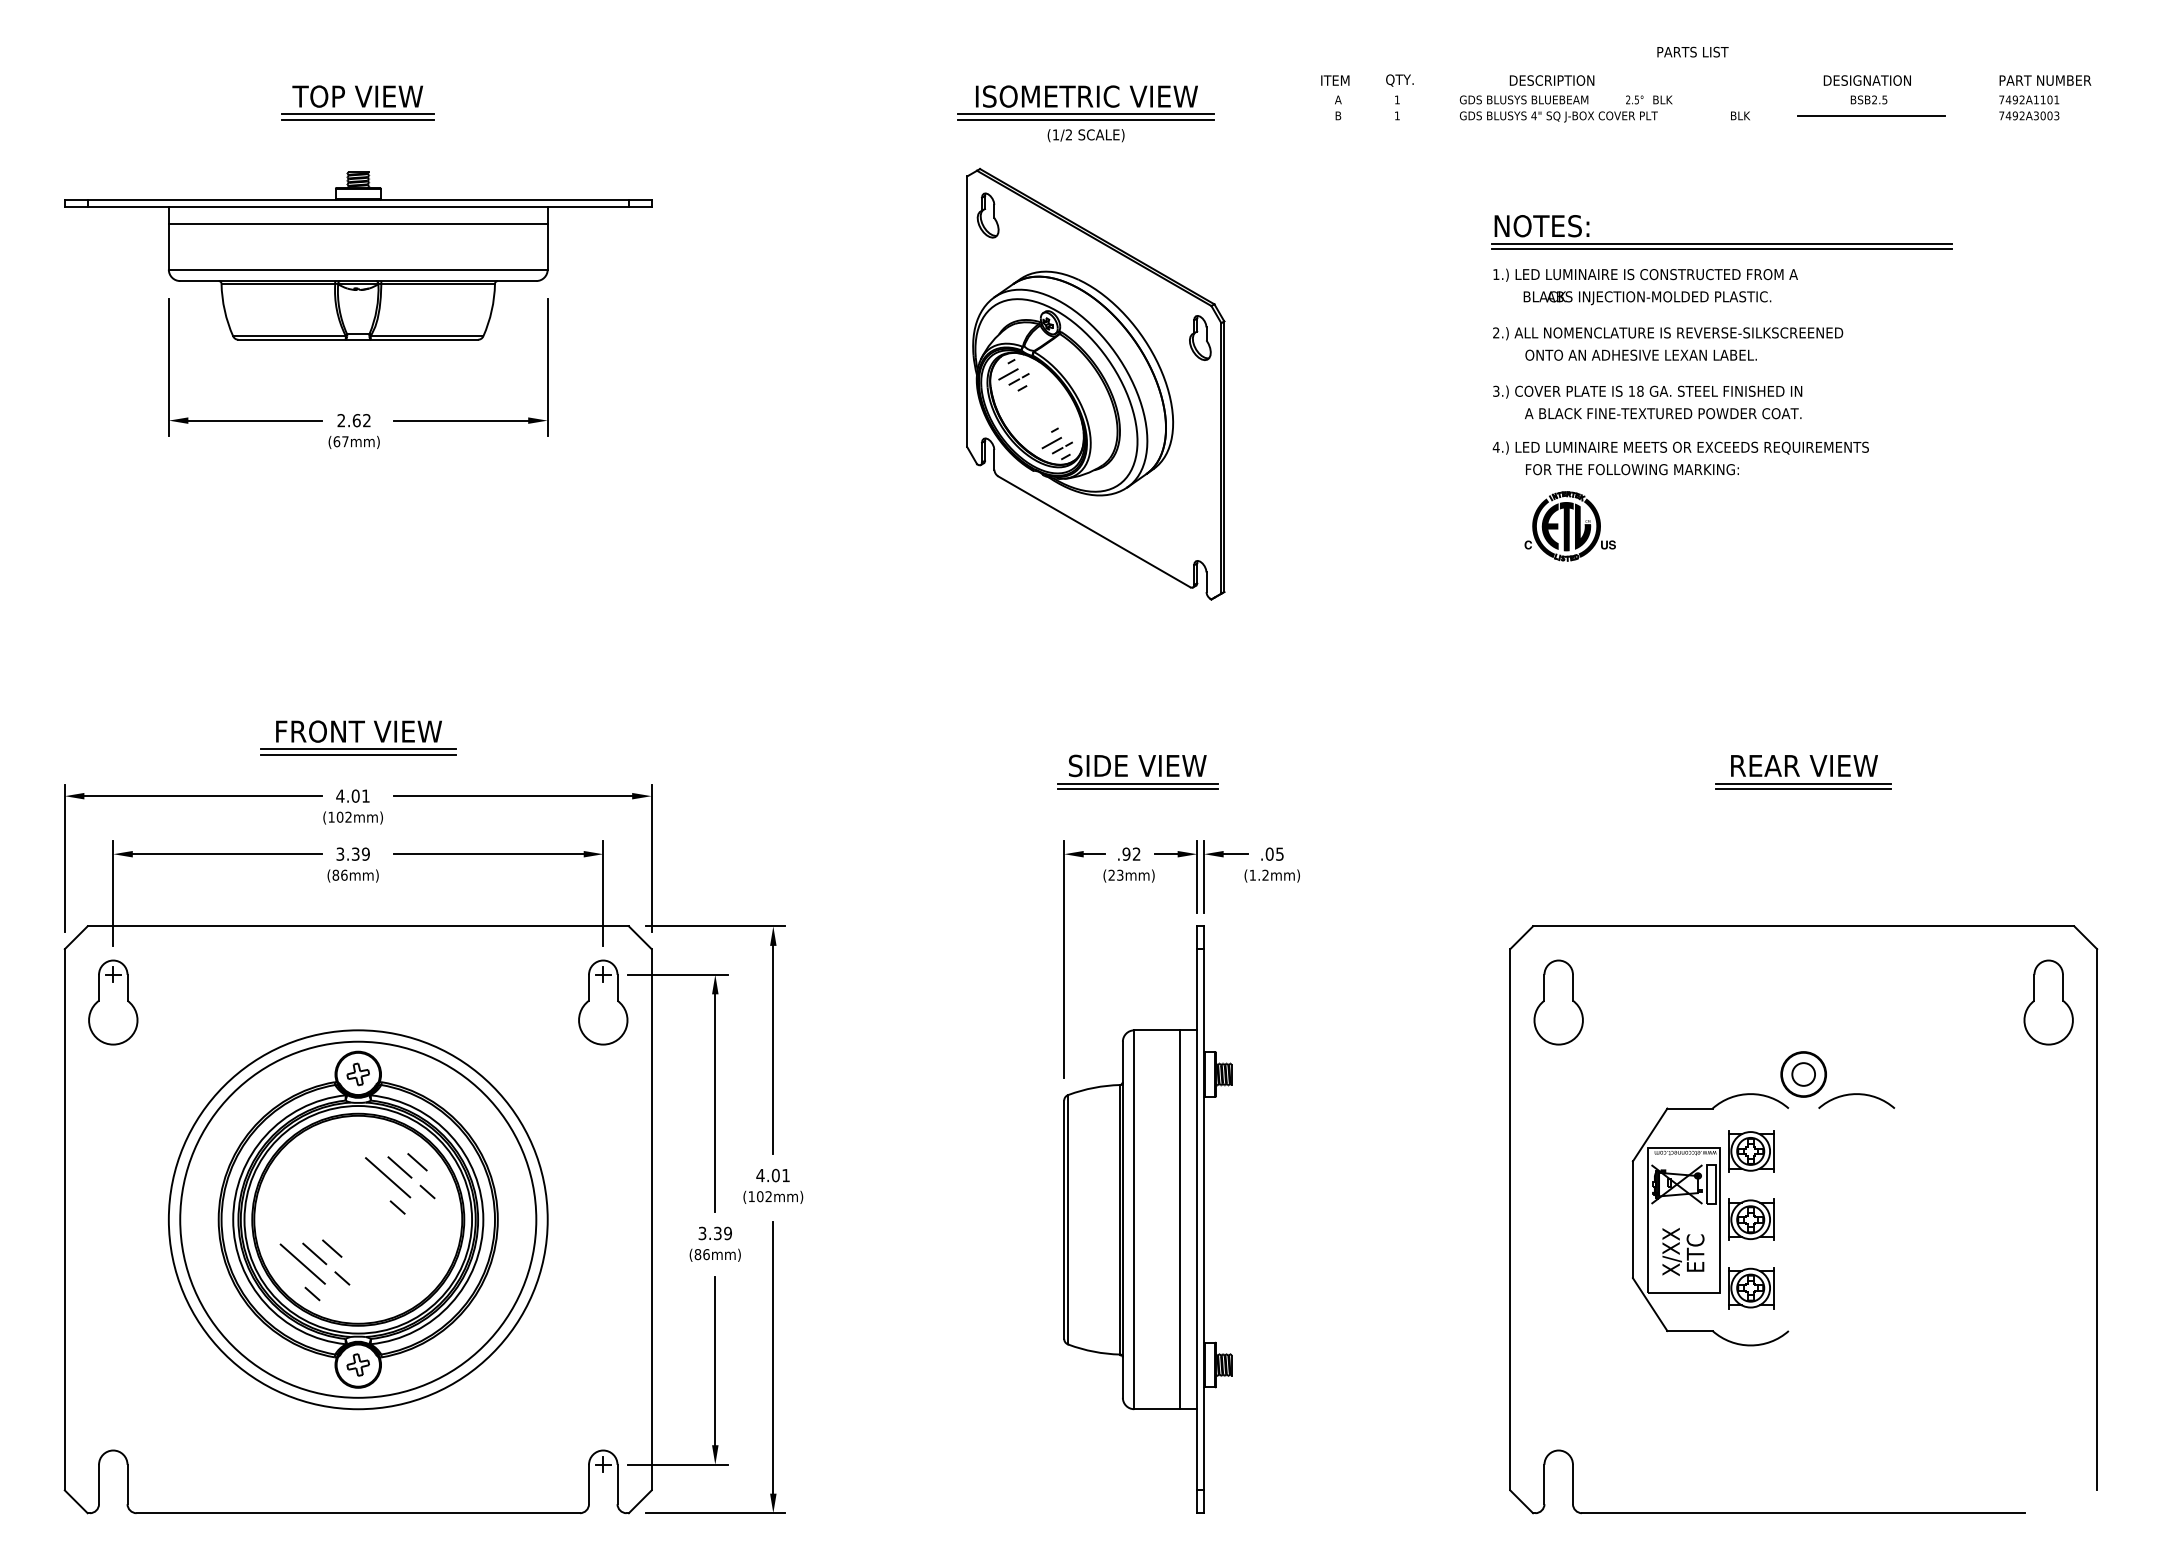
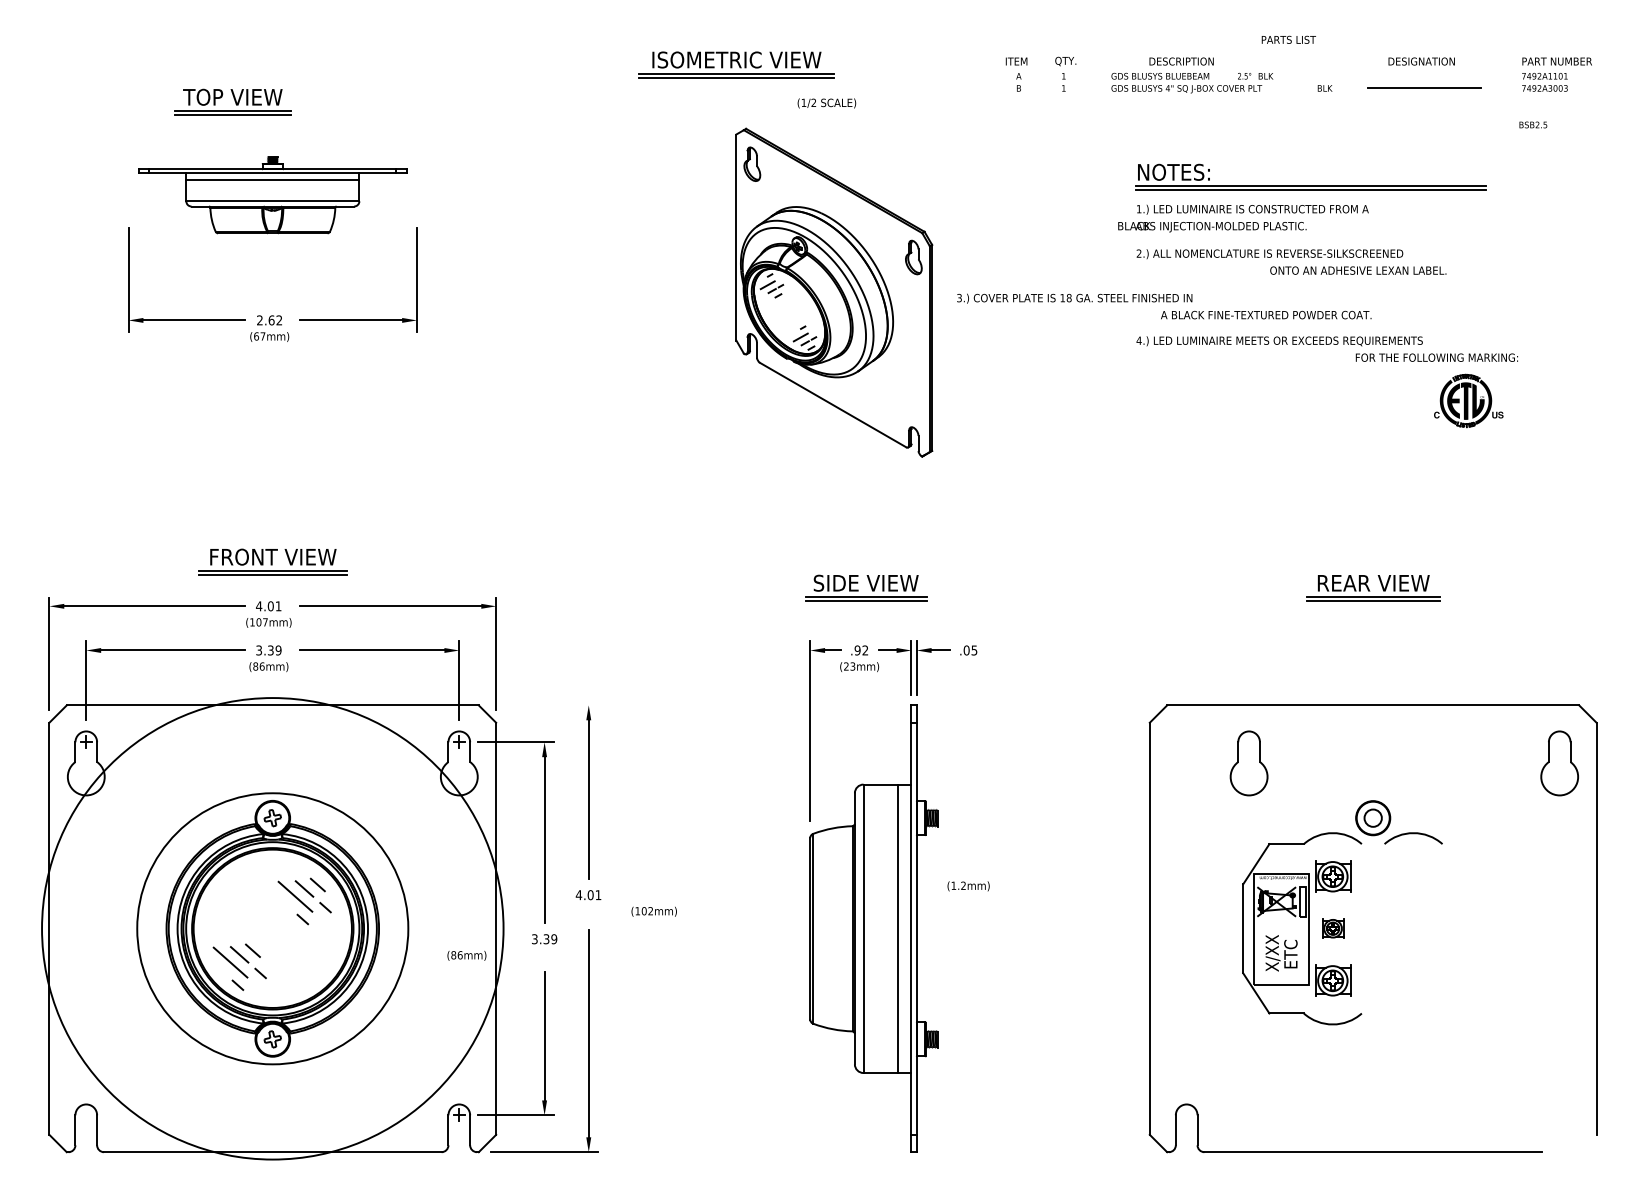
text: (1868, 99) -> (1532, 124), moved
part: (357, 102) -> (232, 101), moved
part: (1085, 102) -> (735, 64), moved
part: (358, 255) -> (272, 194), size x0.6
text: (1647, 298) -> (1212, 227), moved
text: (1640, 354) -> (1357, 270), moved
text: (1647, 391) -> (1074, 298), moved
text: (1632, 469) -> (1436, 357), moved
part: (1569, 526) -> (1468, 401), moved
text: (348, 816) -> (265, 621), (102mm) -> (107mm)
text: (1271, 875) -> (968, 885), moved
line: (714, 926) -> (543, 705), removed
part: (1558, 1002) -> (1248, 763), moved
text: (773, 1196) -> (654, 911), moved
circle: (357, 1219) -> (272, 928), size x1.6
part: (1751, 1219) -> (1333, 928), size x0.6
text: (714, 1254) -> (466, 955), moved

